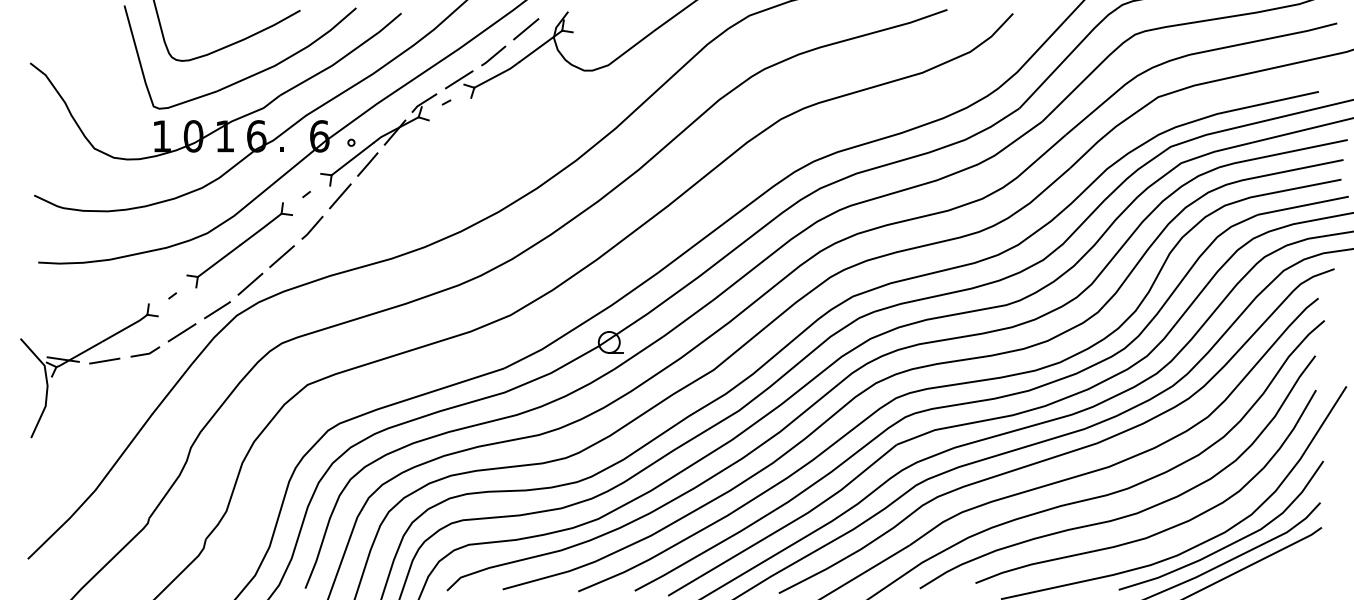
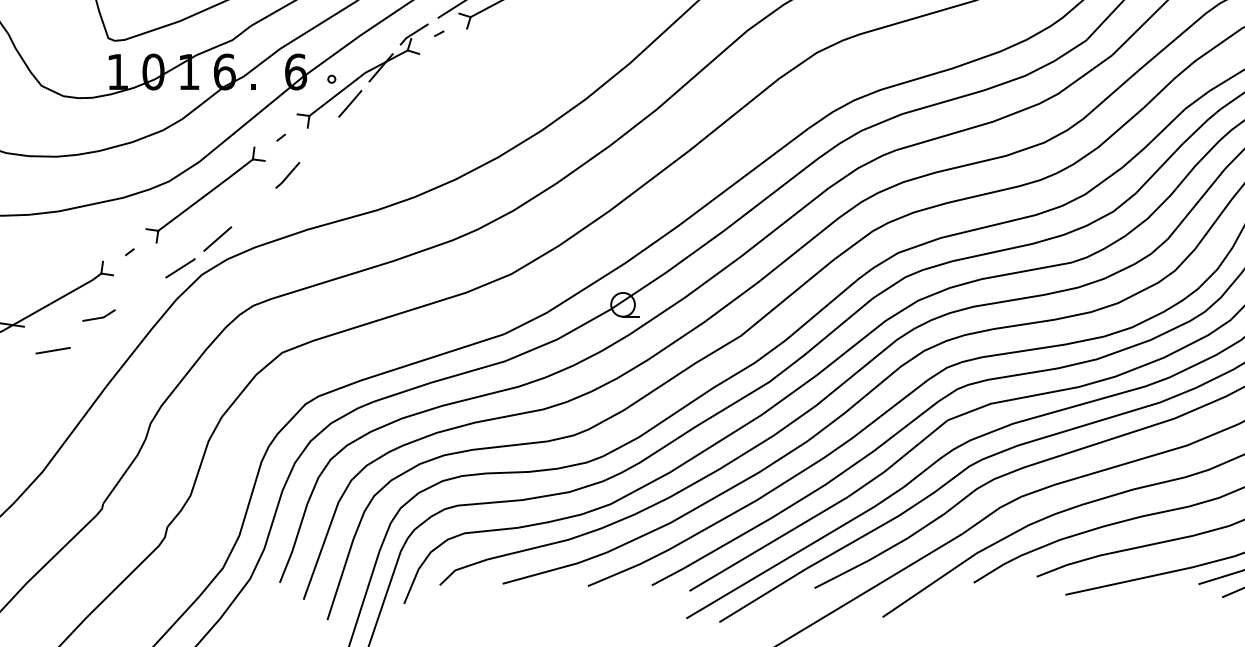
line: (340, 196) -> (319, 139), removed
line: (281, 256) -> (252, 207), removed
line: (181, 332) -> (139, 293), removed
line: (104, 360) -> (52, 350), moved

